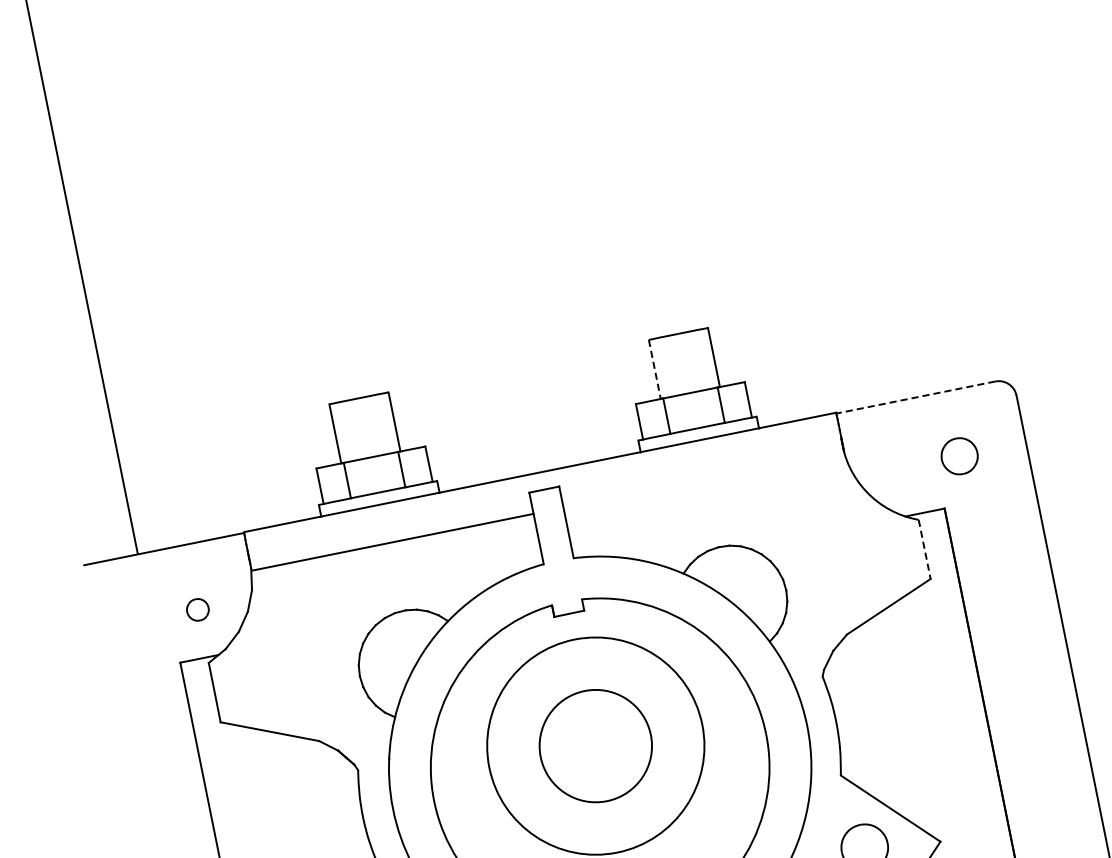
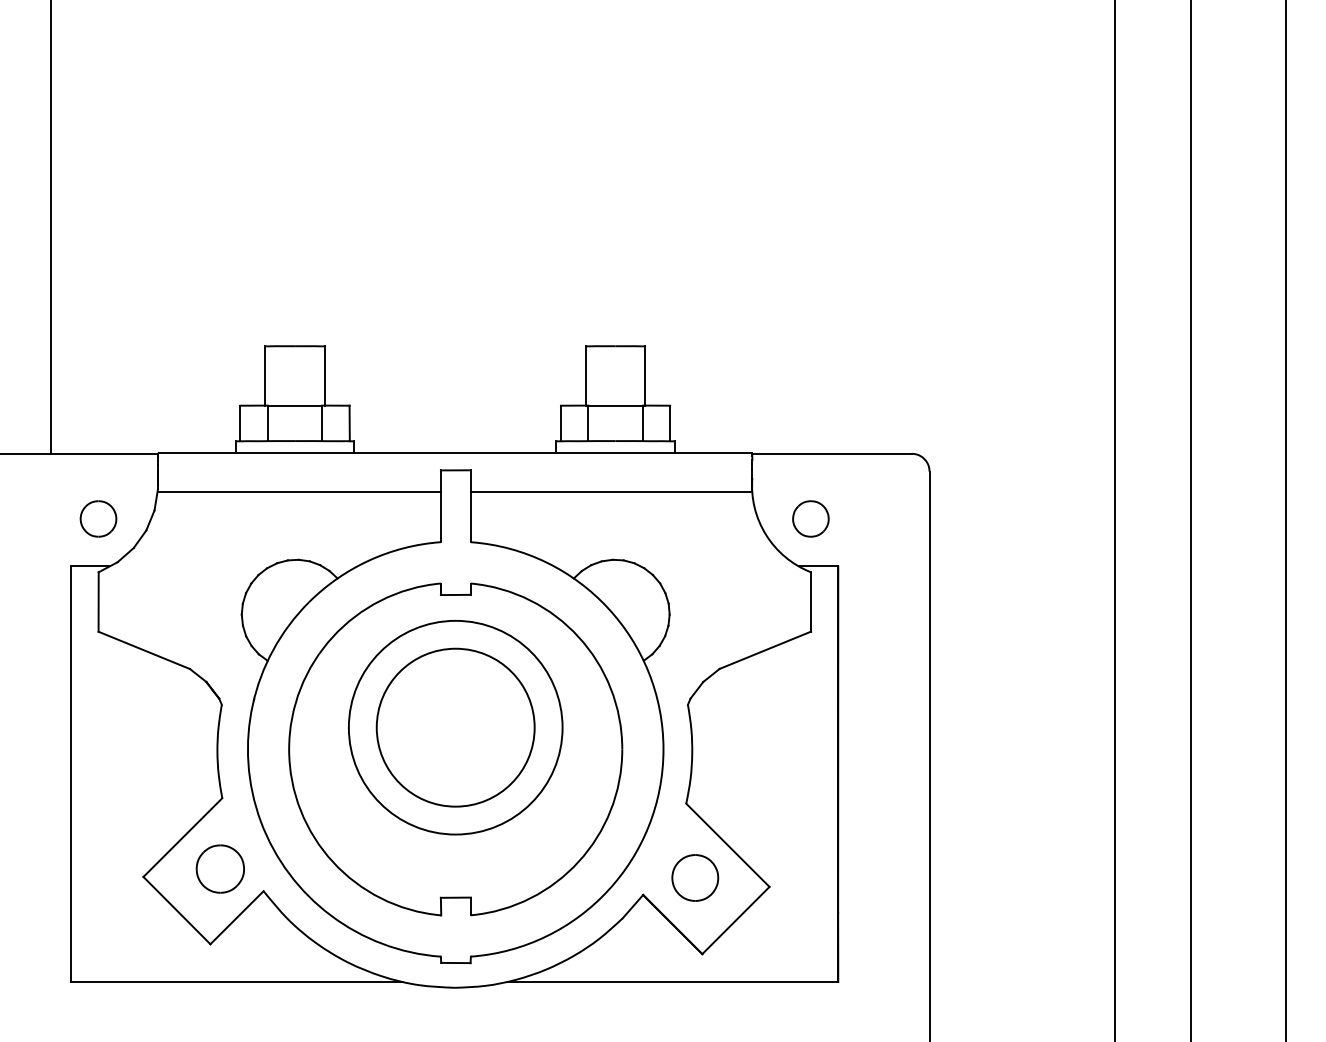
line: (654, 370) -> (585, 376), dashed -> solid
line: (916, 397) -> (832, 453), dashed -> solid
part: (959, 455) -> (810, 518), moved
line: (703, 479) -> (611, 491), added
line: (925, 548) -> (811, 601), dashed -> solid
part: (197, 609) -> (98, 518), size x1.67
circle: (595, 745) -> (455, 727), size x1.43

